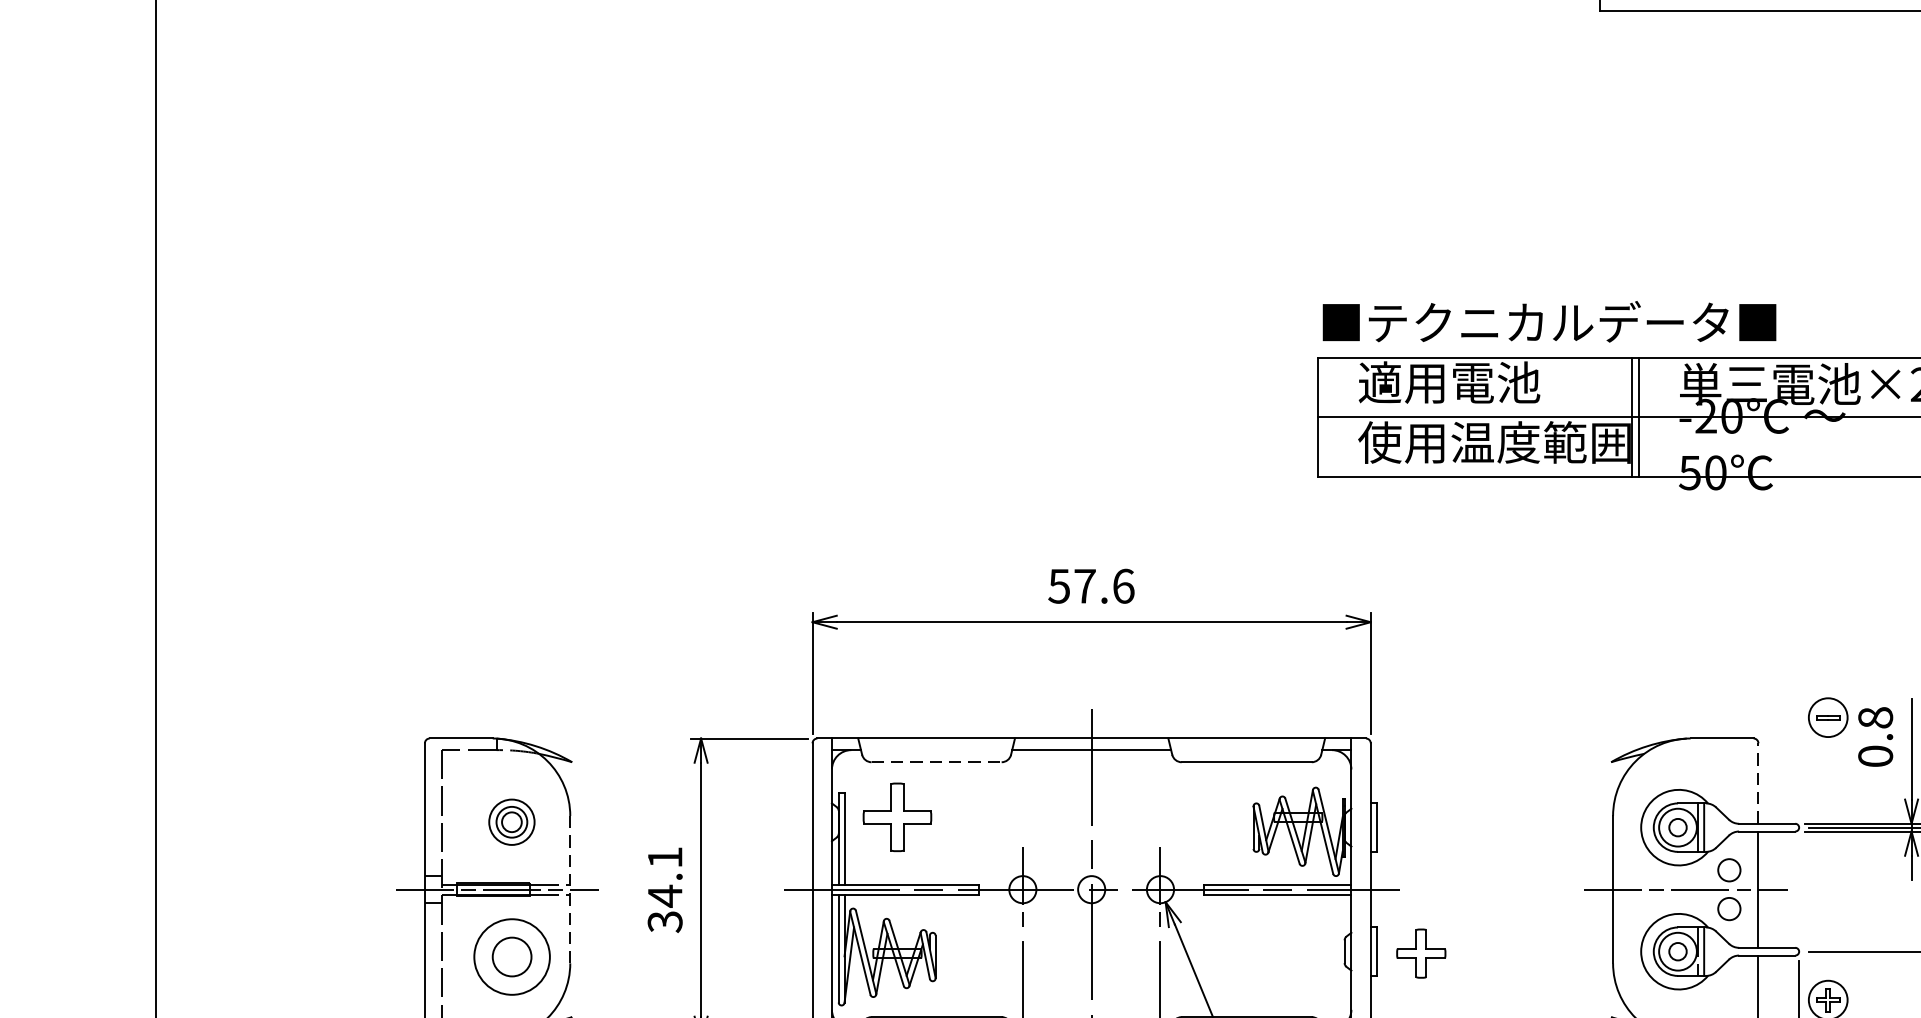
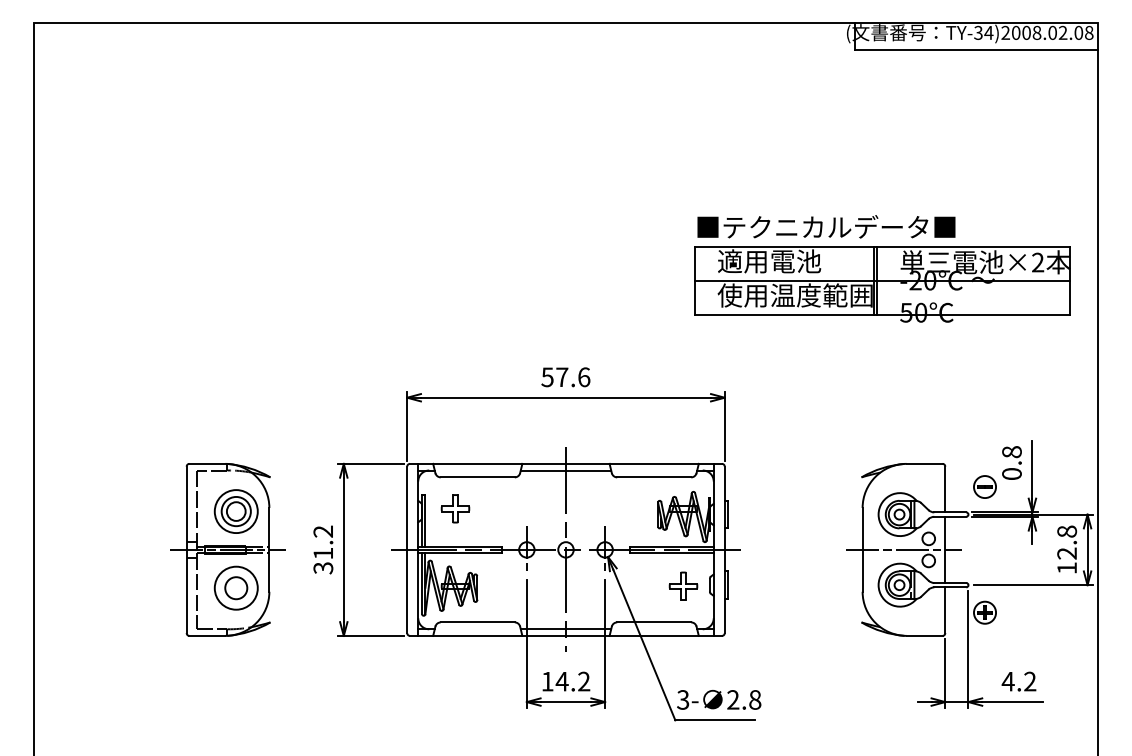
part: (1827, 716) -> (984, 486), moved
line: (937, 762) -> (478, 477), dashed -> solid
line: (1758, 783) -> (945, 489), dashed -> solid
part: (897, 816) -> (455, 508), size x0.71
part: (510, 822) -> (235, 511), size x1.67
text: (663, 876) -> (322, 542), 34.1 -> 31.2
line: (570, 888) -> (269, 549), dashed -> solid
part: (1421, 952) -> (683, 585), moved

